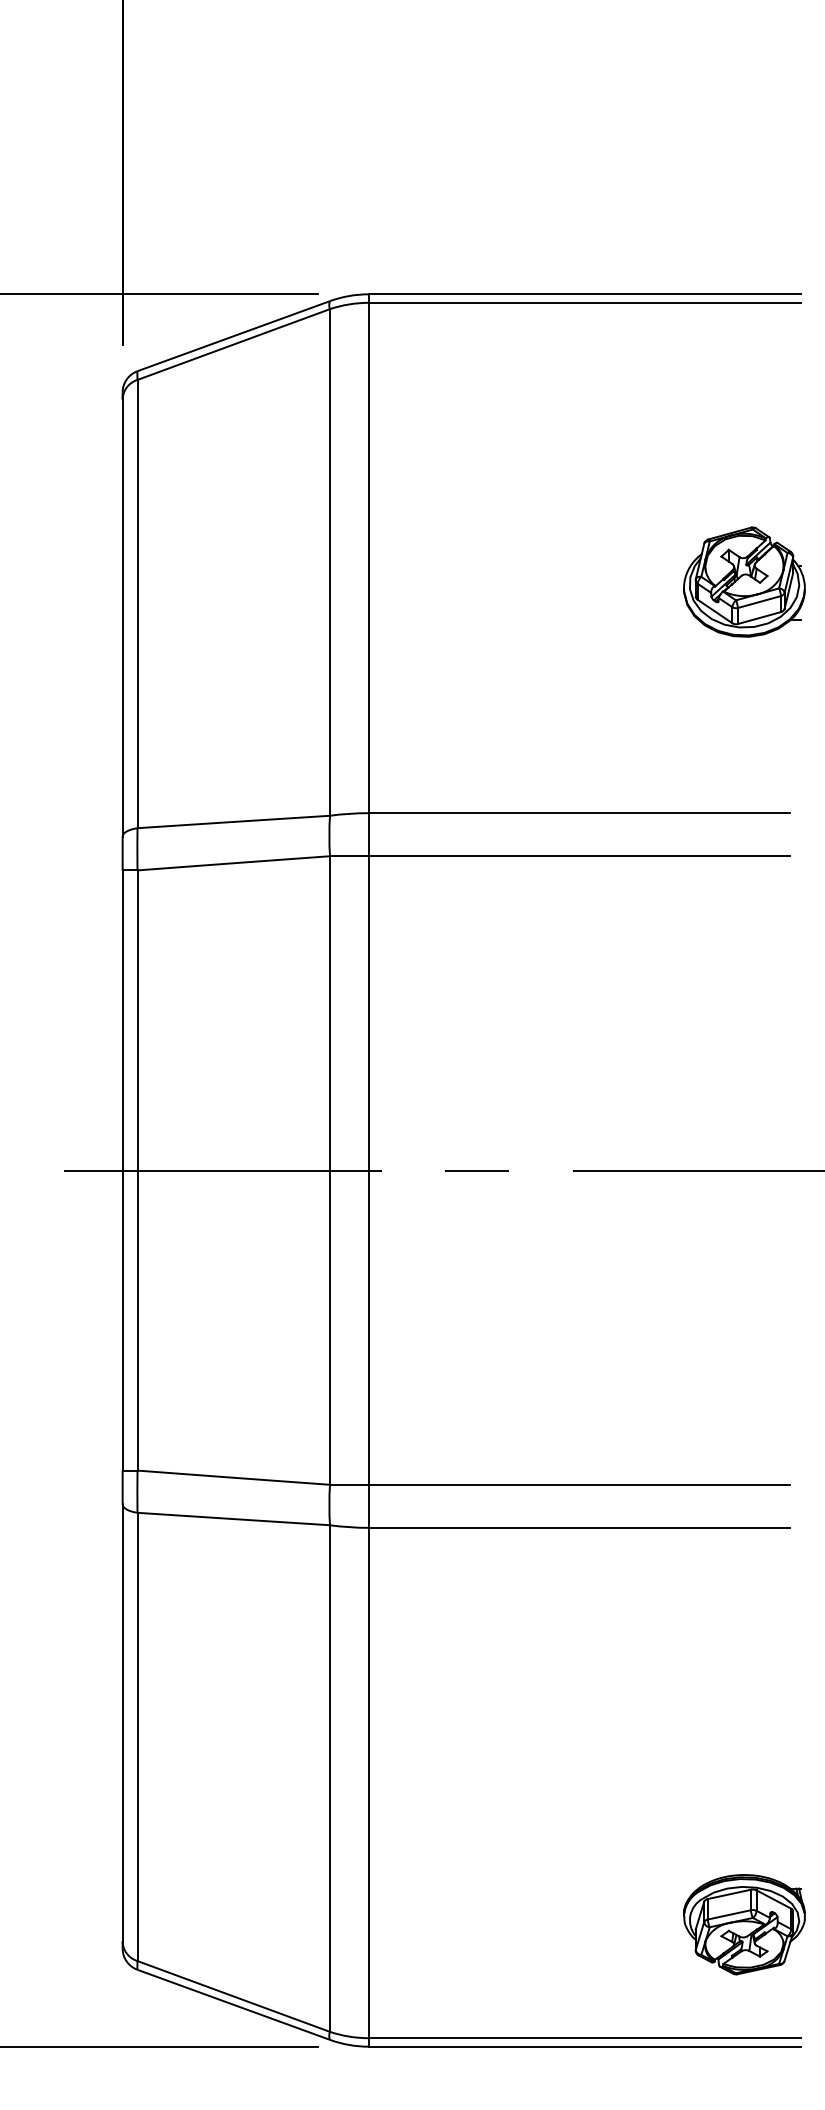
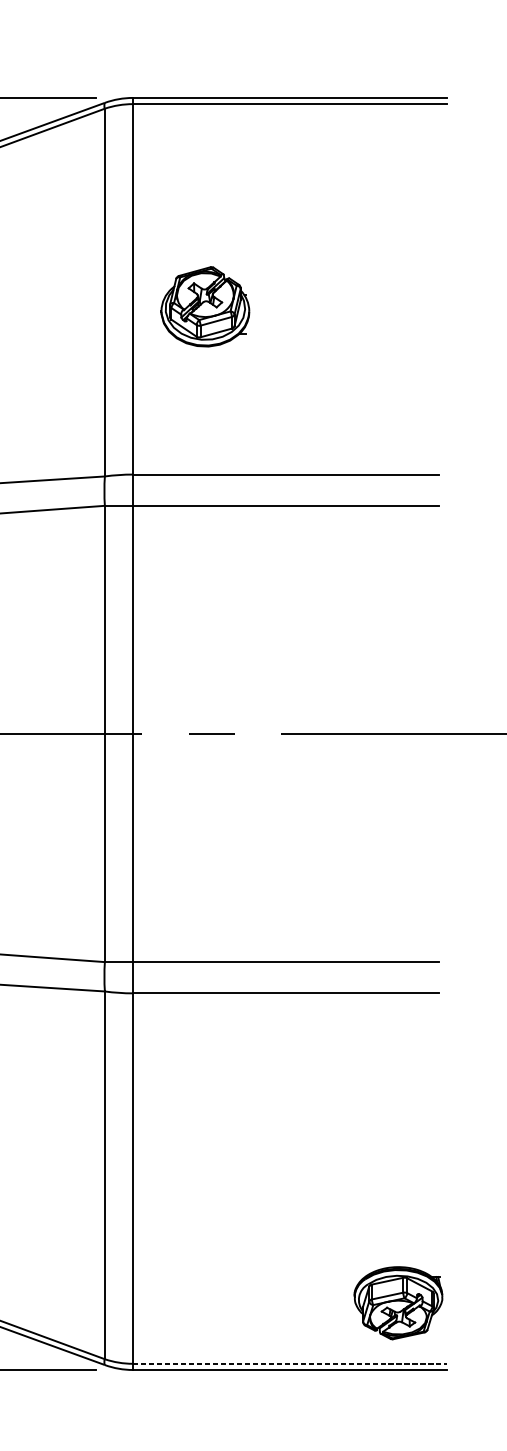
part: (744, 581) -> (205, 306), moved
part: (744, 1924) -> (398, 1303), moved
line: (585, 2038) -> (290, 1364), solid -> dashed

